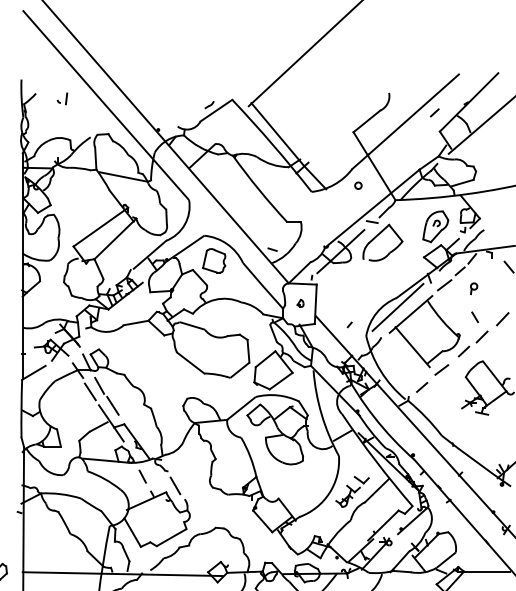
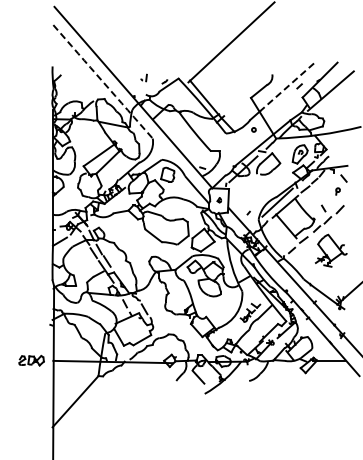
part: (61, 98) -> (143, 77), moved
arc: (104, 104) -> (102, 81), solid -> dashed
line: (412, 114) -> (286, 87), solid -> dashed
part: (473, 288) -> (337, 191), moved

